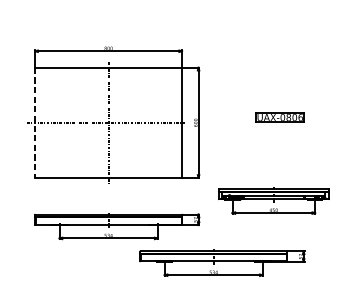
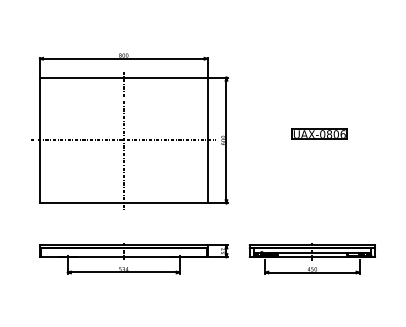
line: (34, 122) -> (39, 140), dashed -> solid
part: (273, 200) -> (311, 258), moved
part: (222, 262) -> (253, 300), removed

